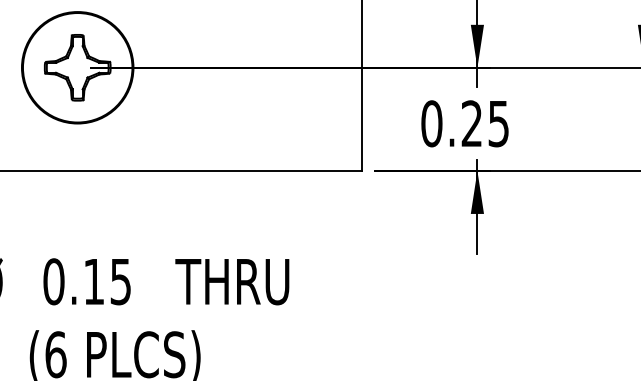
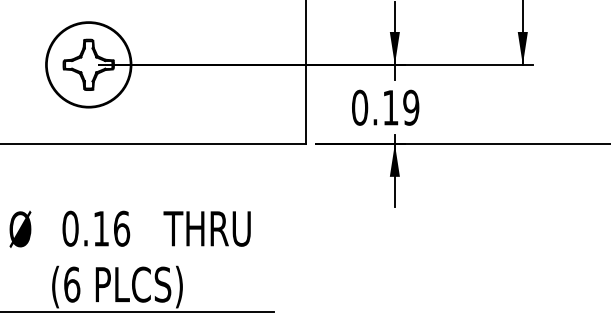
text: (486, 123) -> (401, 107), 0.25 -> 0.19
text: (121, 281) -> (122, 228), 0.15 -> 0.16

